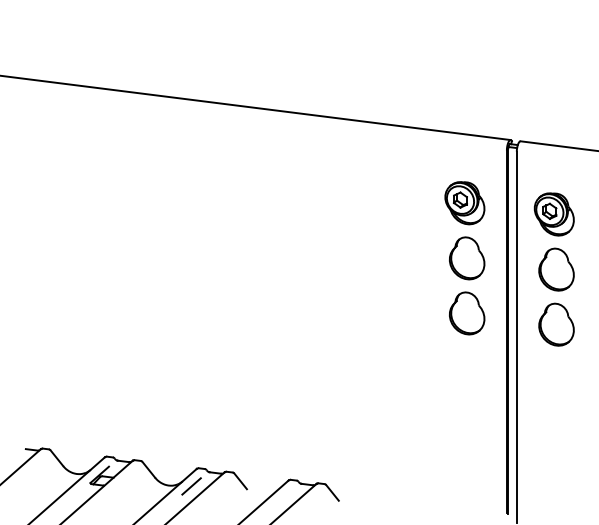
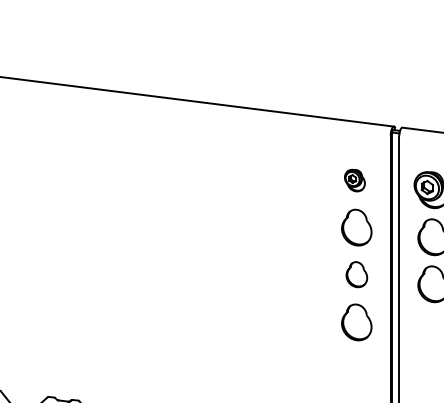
part: (464, 203) -> (354, 180), size x0.6
part: (467, 313) -> (357, 274), size x0.7
part: (467, 369) -> (357, 322), added

